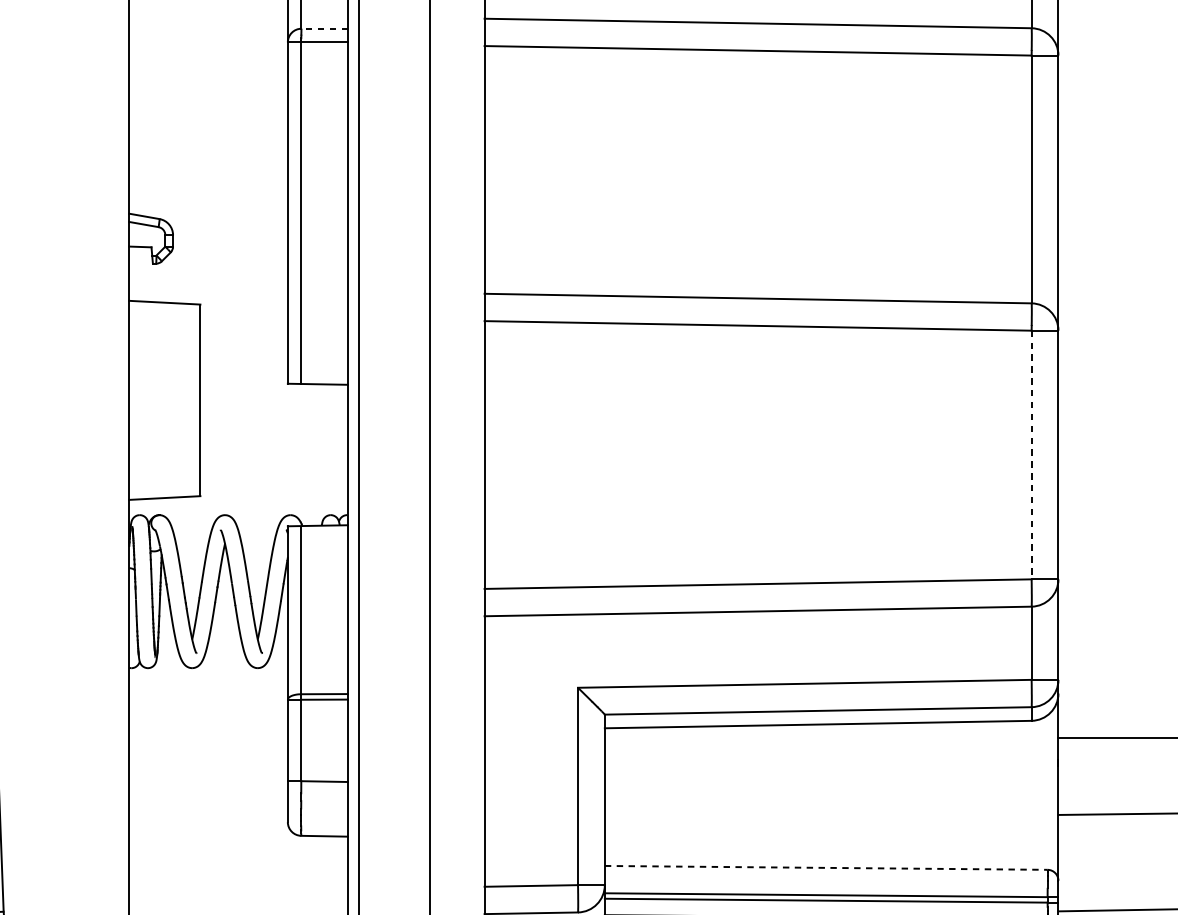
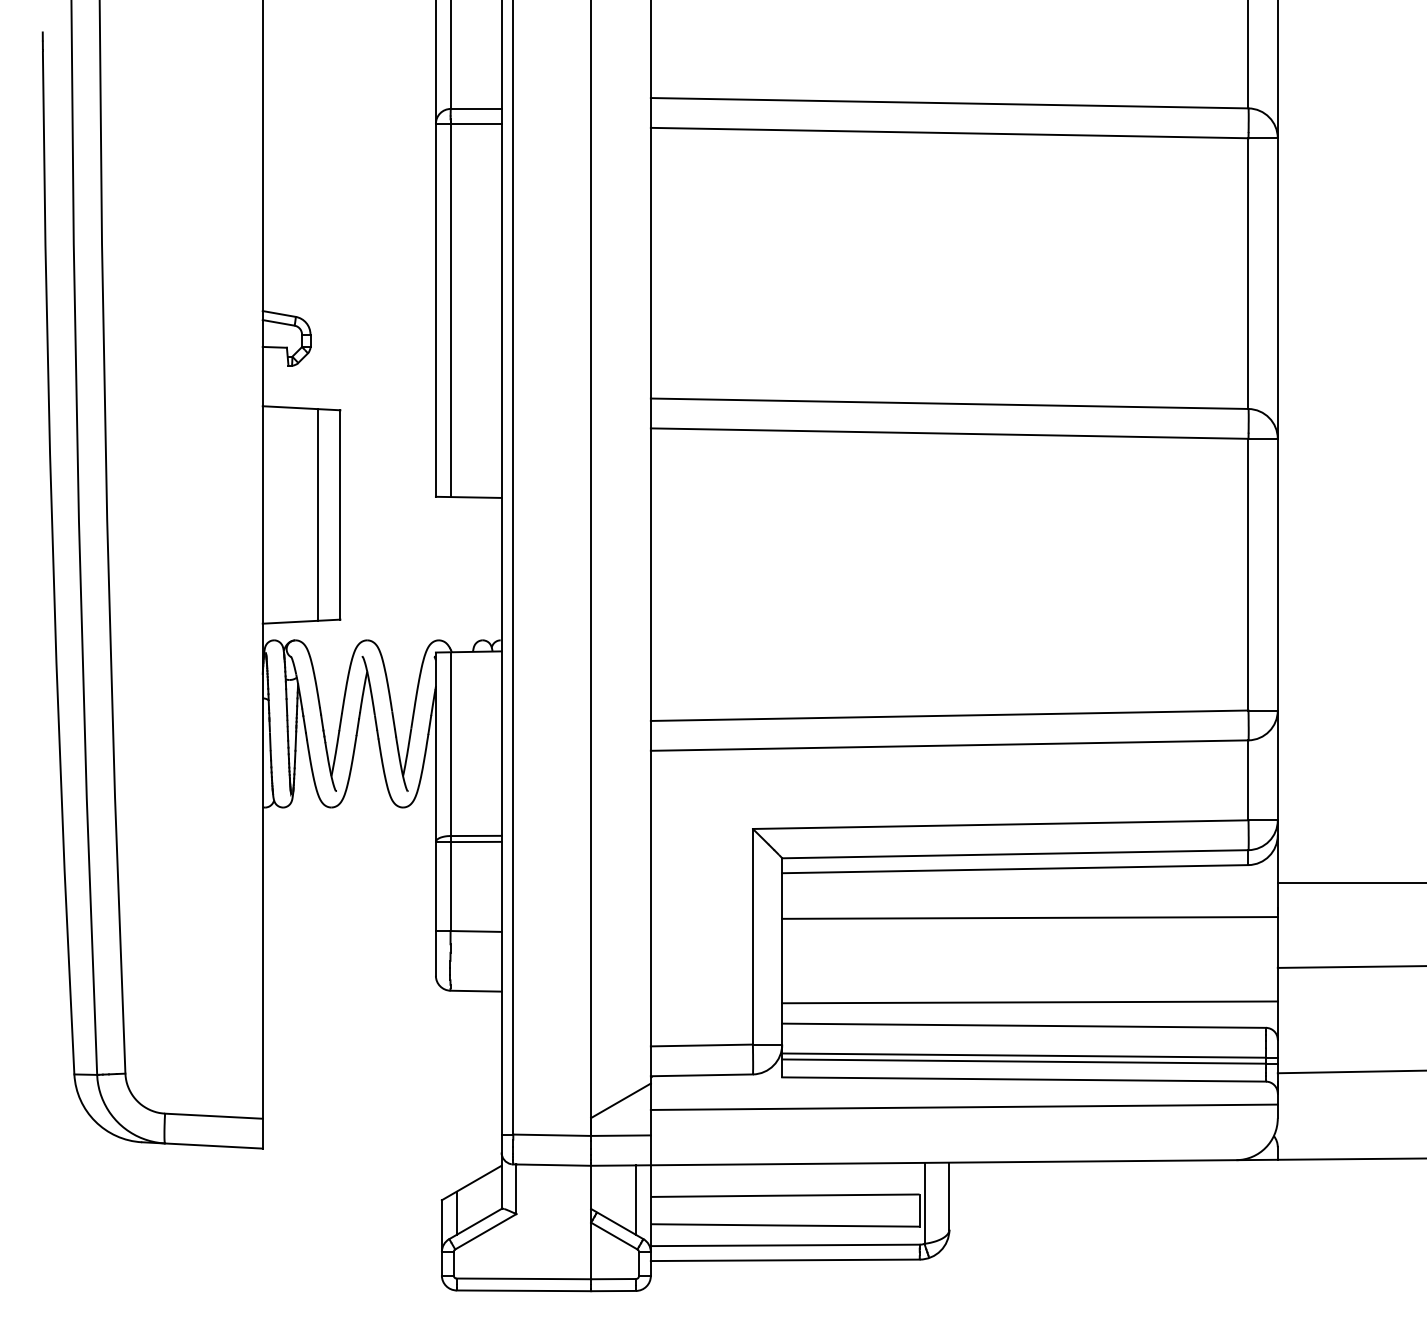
line: (324, 28) -> (475, 108), dashed -> solid
line: (179, 399) -> (317, 514), added
line: (1031, 454) -> (1248, 574), dashed -> solid
line: (831, 768) -> (1029, 917), added
line: (831, 846) -> (1029, 1002), added
line: (826, 867) -> (1024, 1025), dashed -> solid

